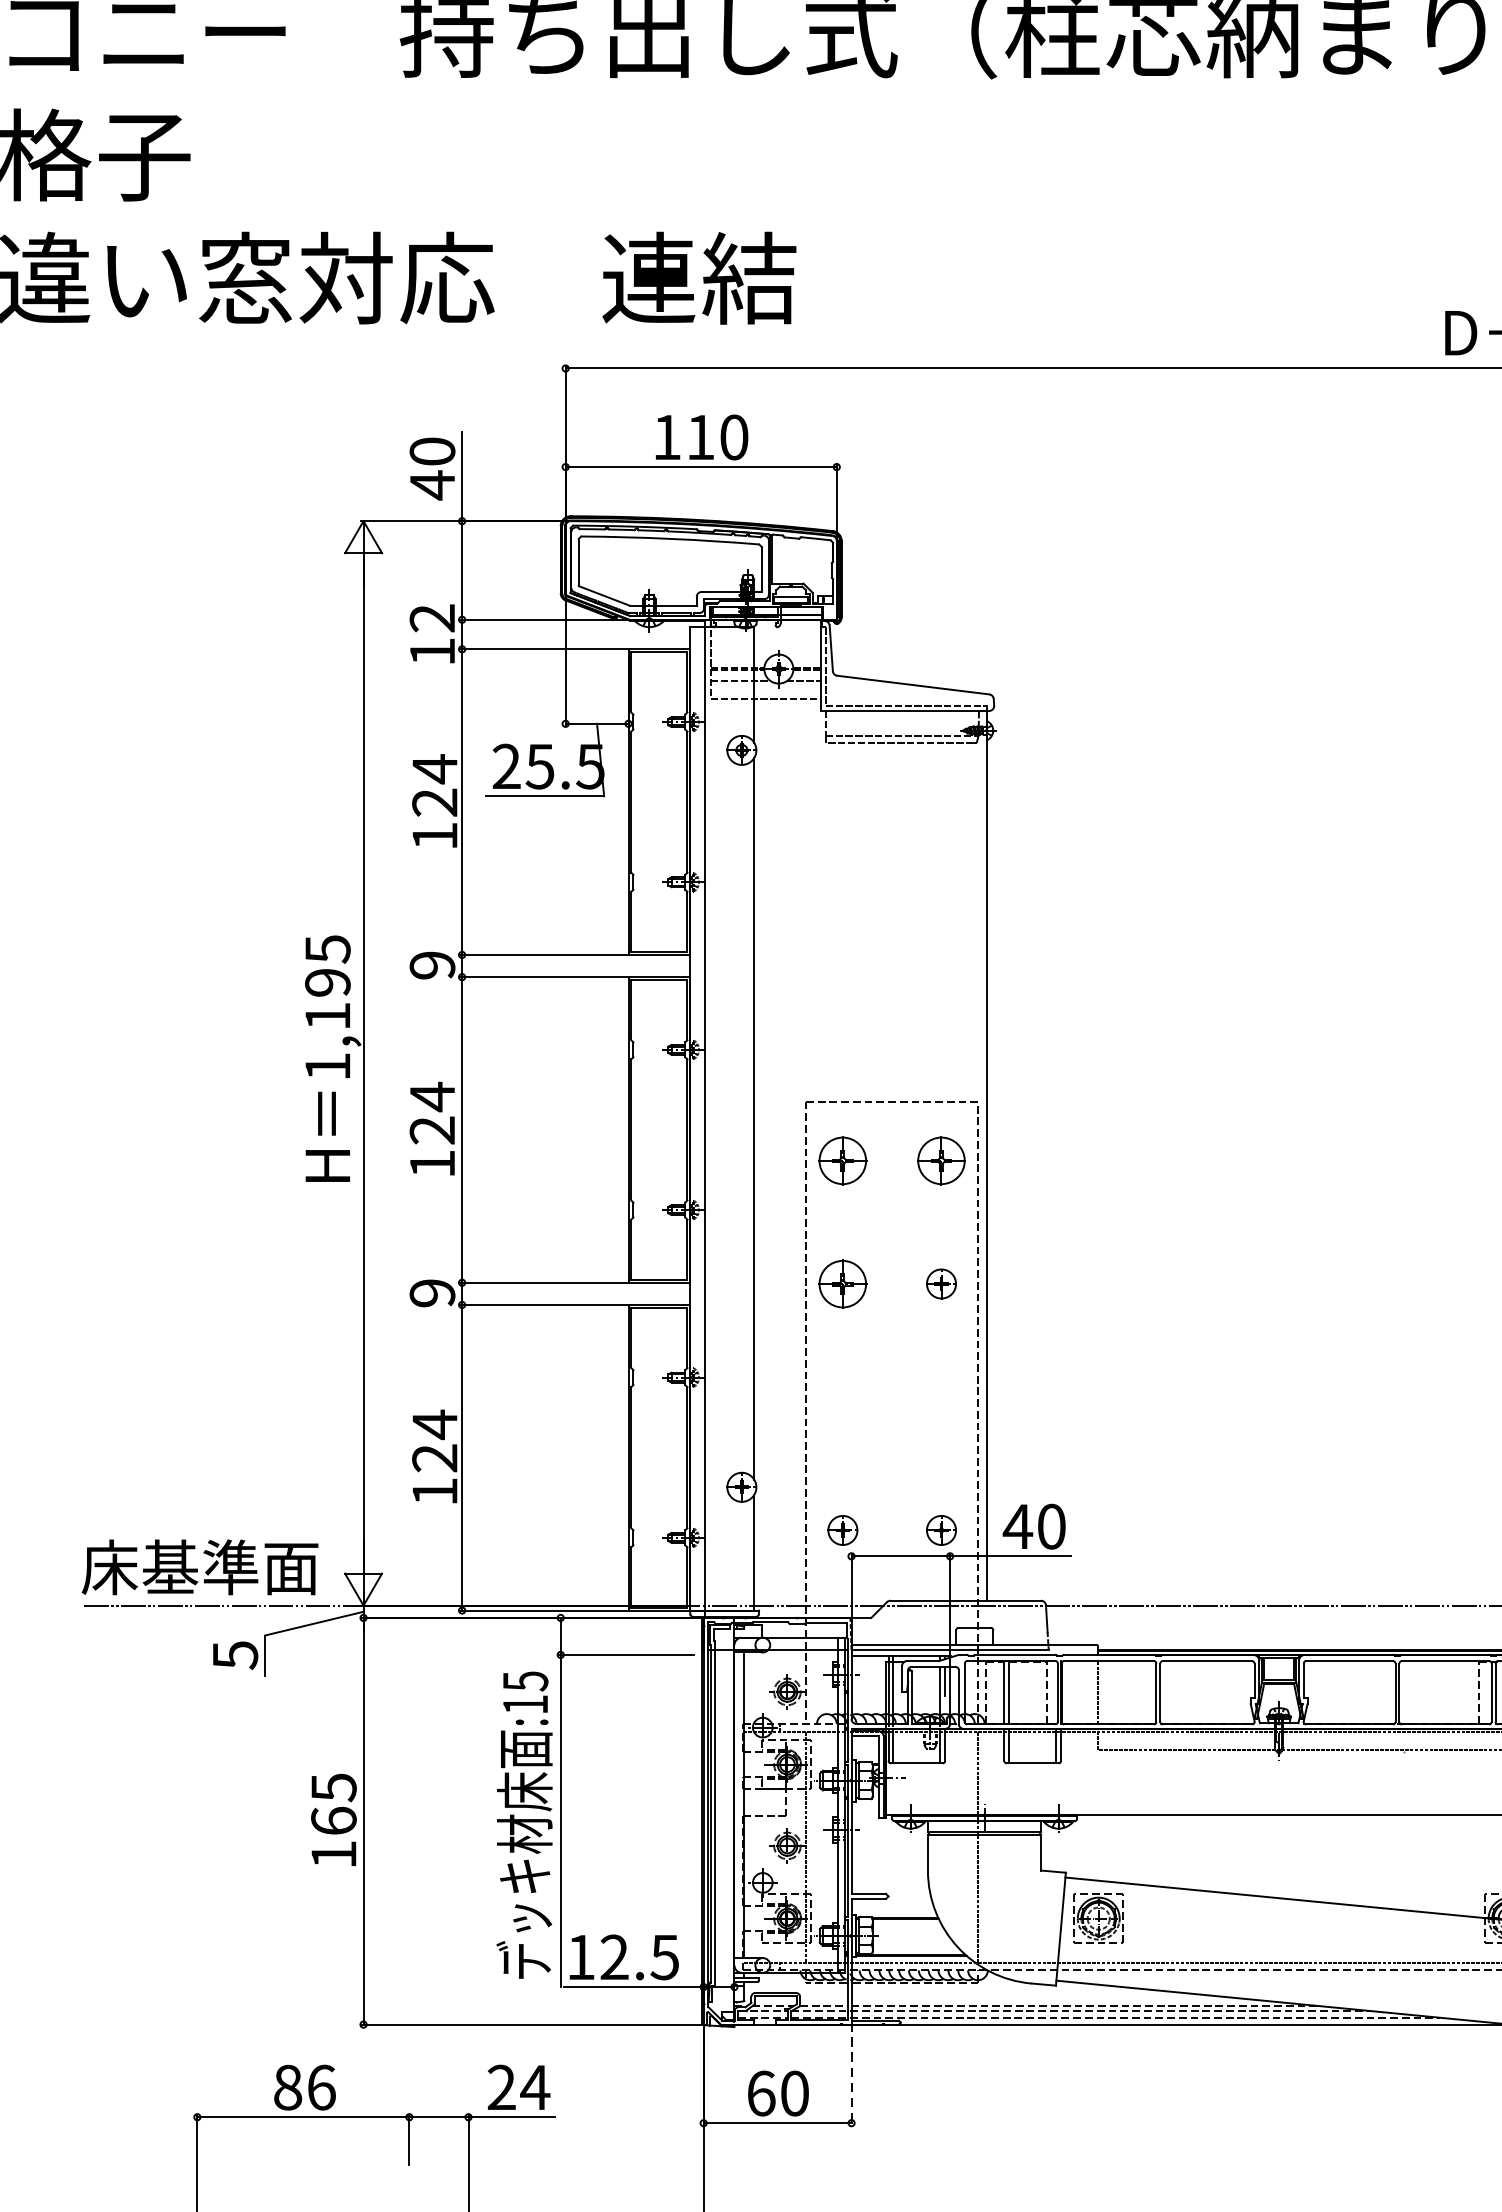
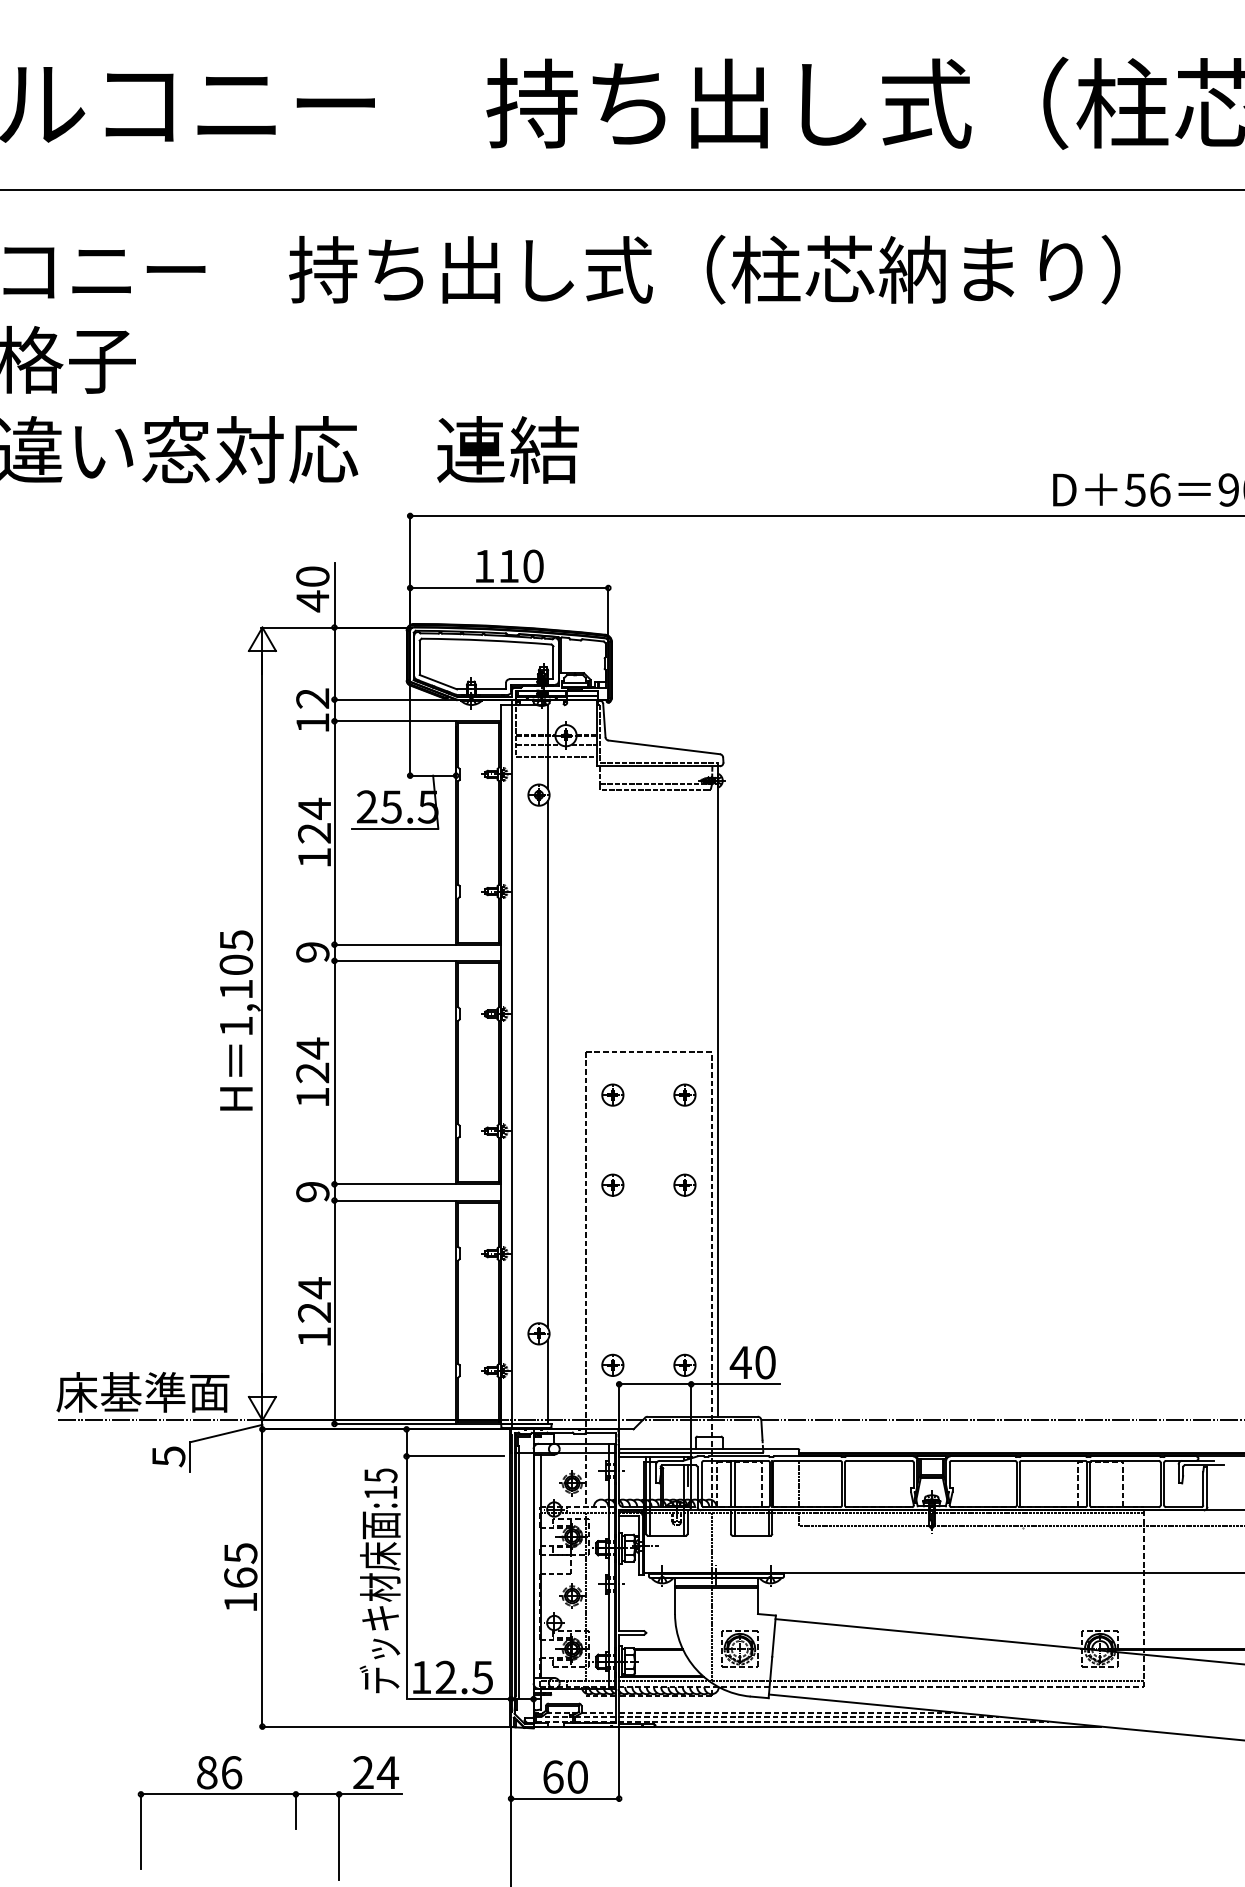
text: (328, 982) -> (236, 964), 1,195 -> 1,105
part: (842, 1159) -> (612, 1094), size x0.62
part: (940, 1159) -> (684, 1094), size x0.62
part: (842, 1283) -> (612, 1184), size x0.62
part: (1098, 1917) -> (739, 1648), moved
line: (851, 2073) -> (619, 1762), dashed -> solid

